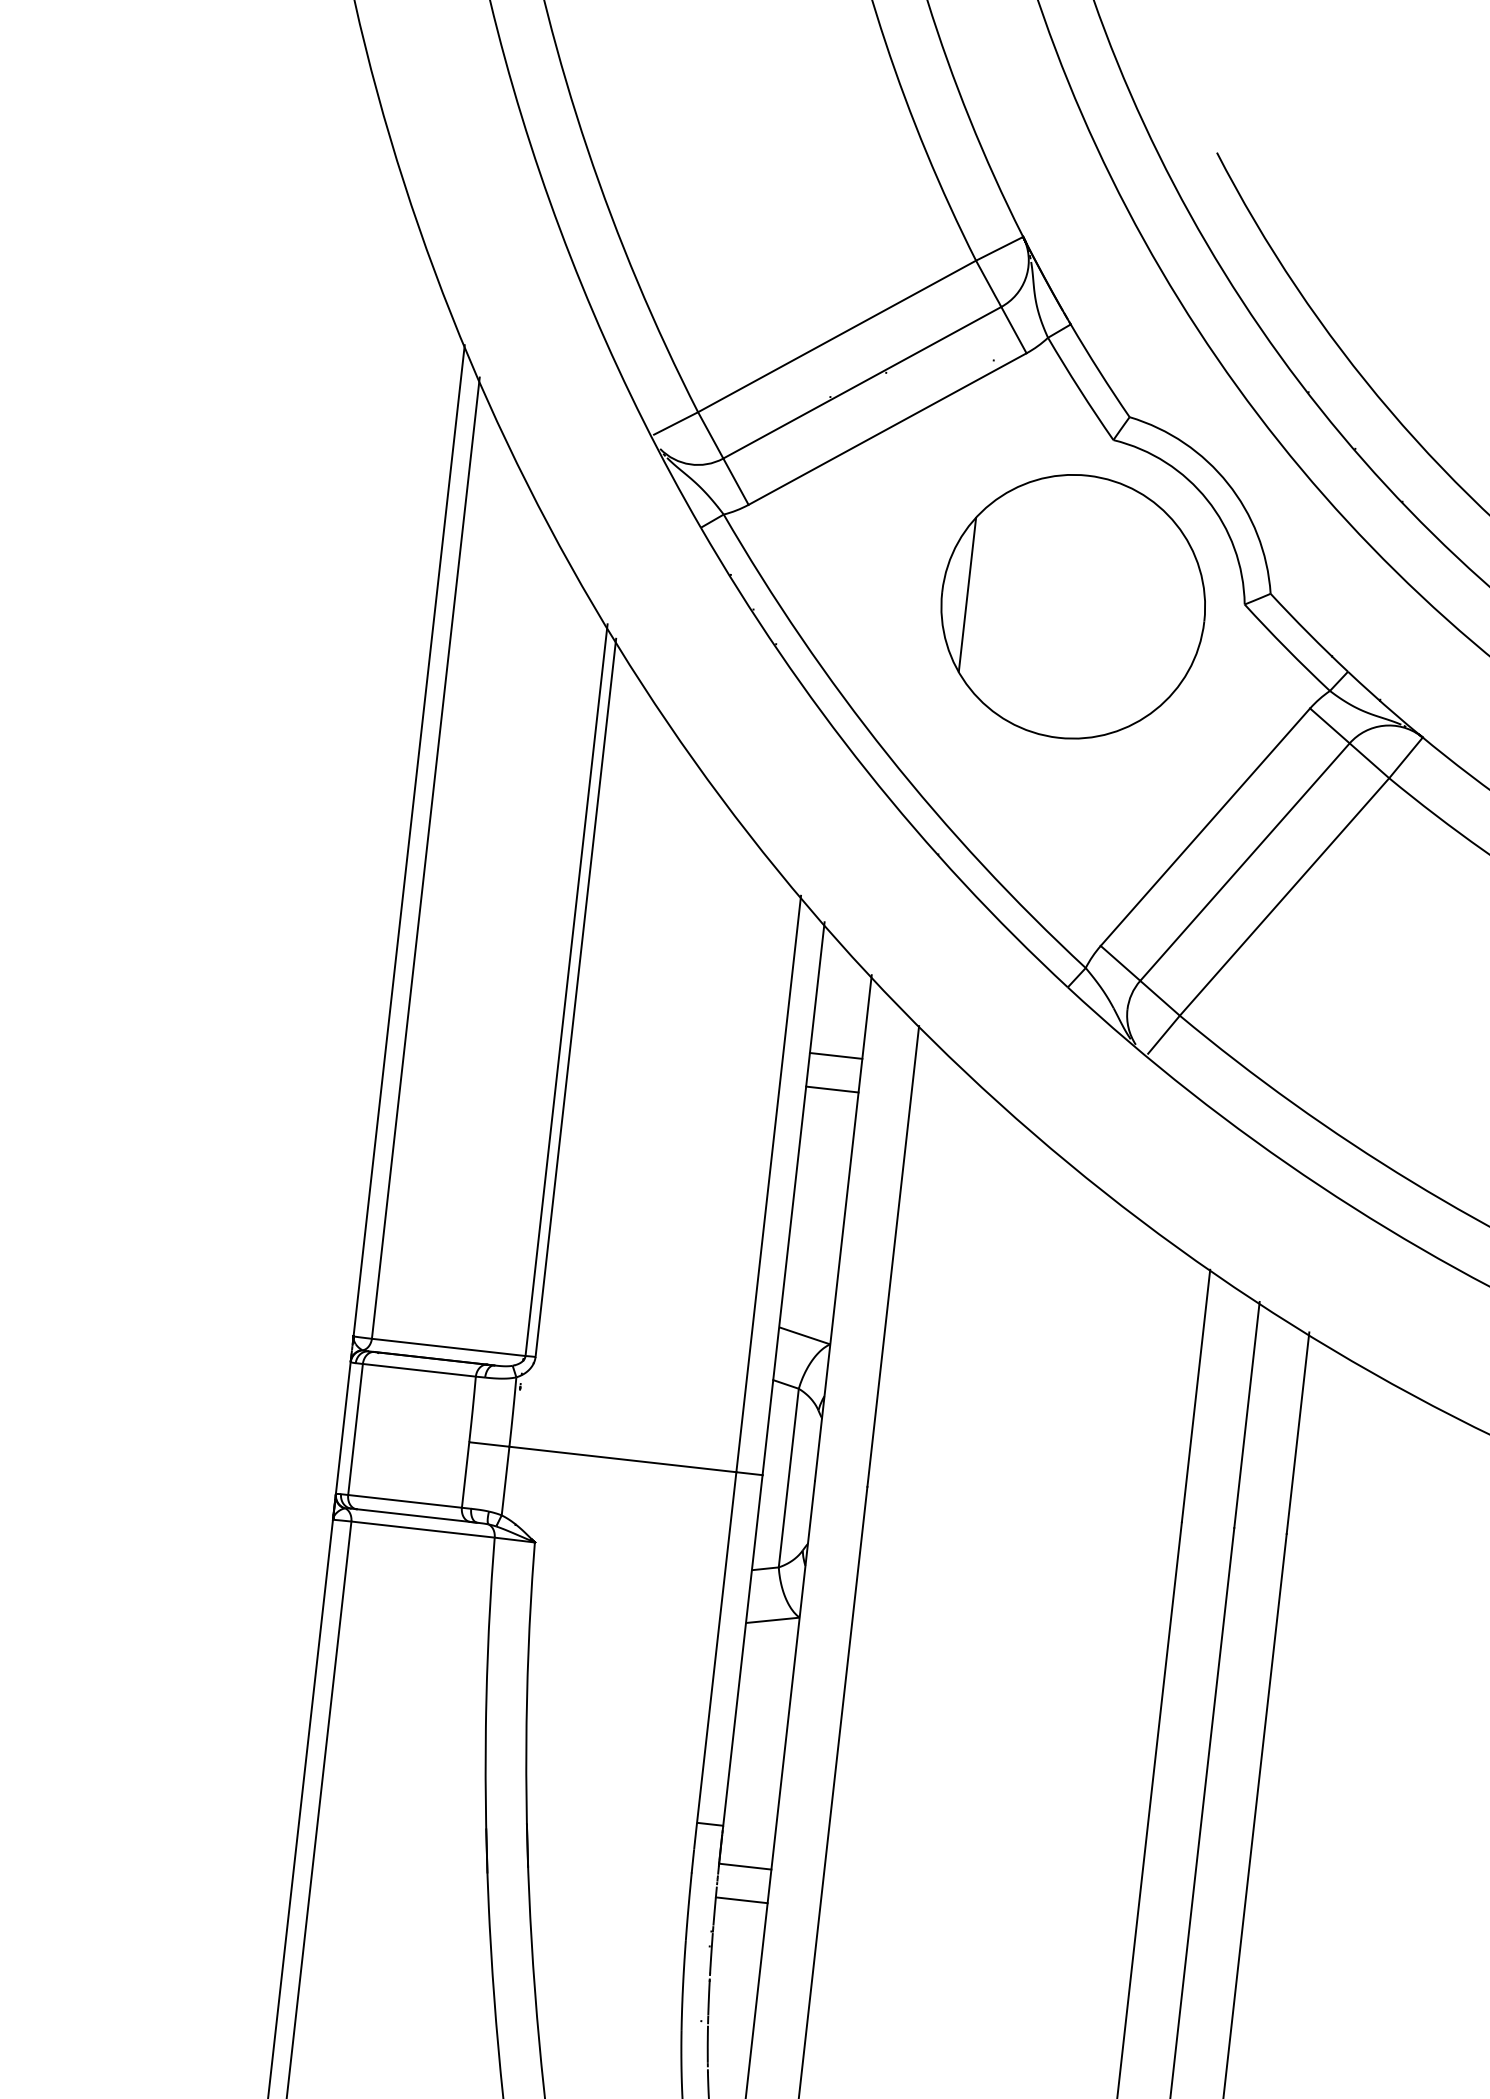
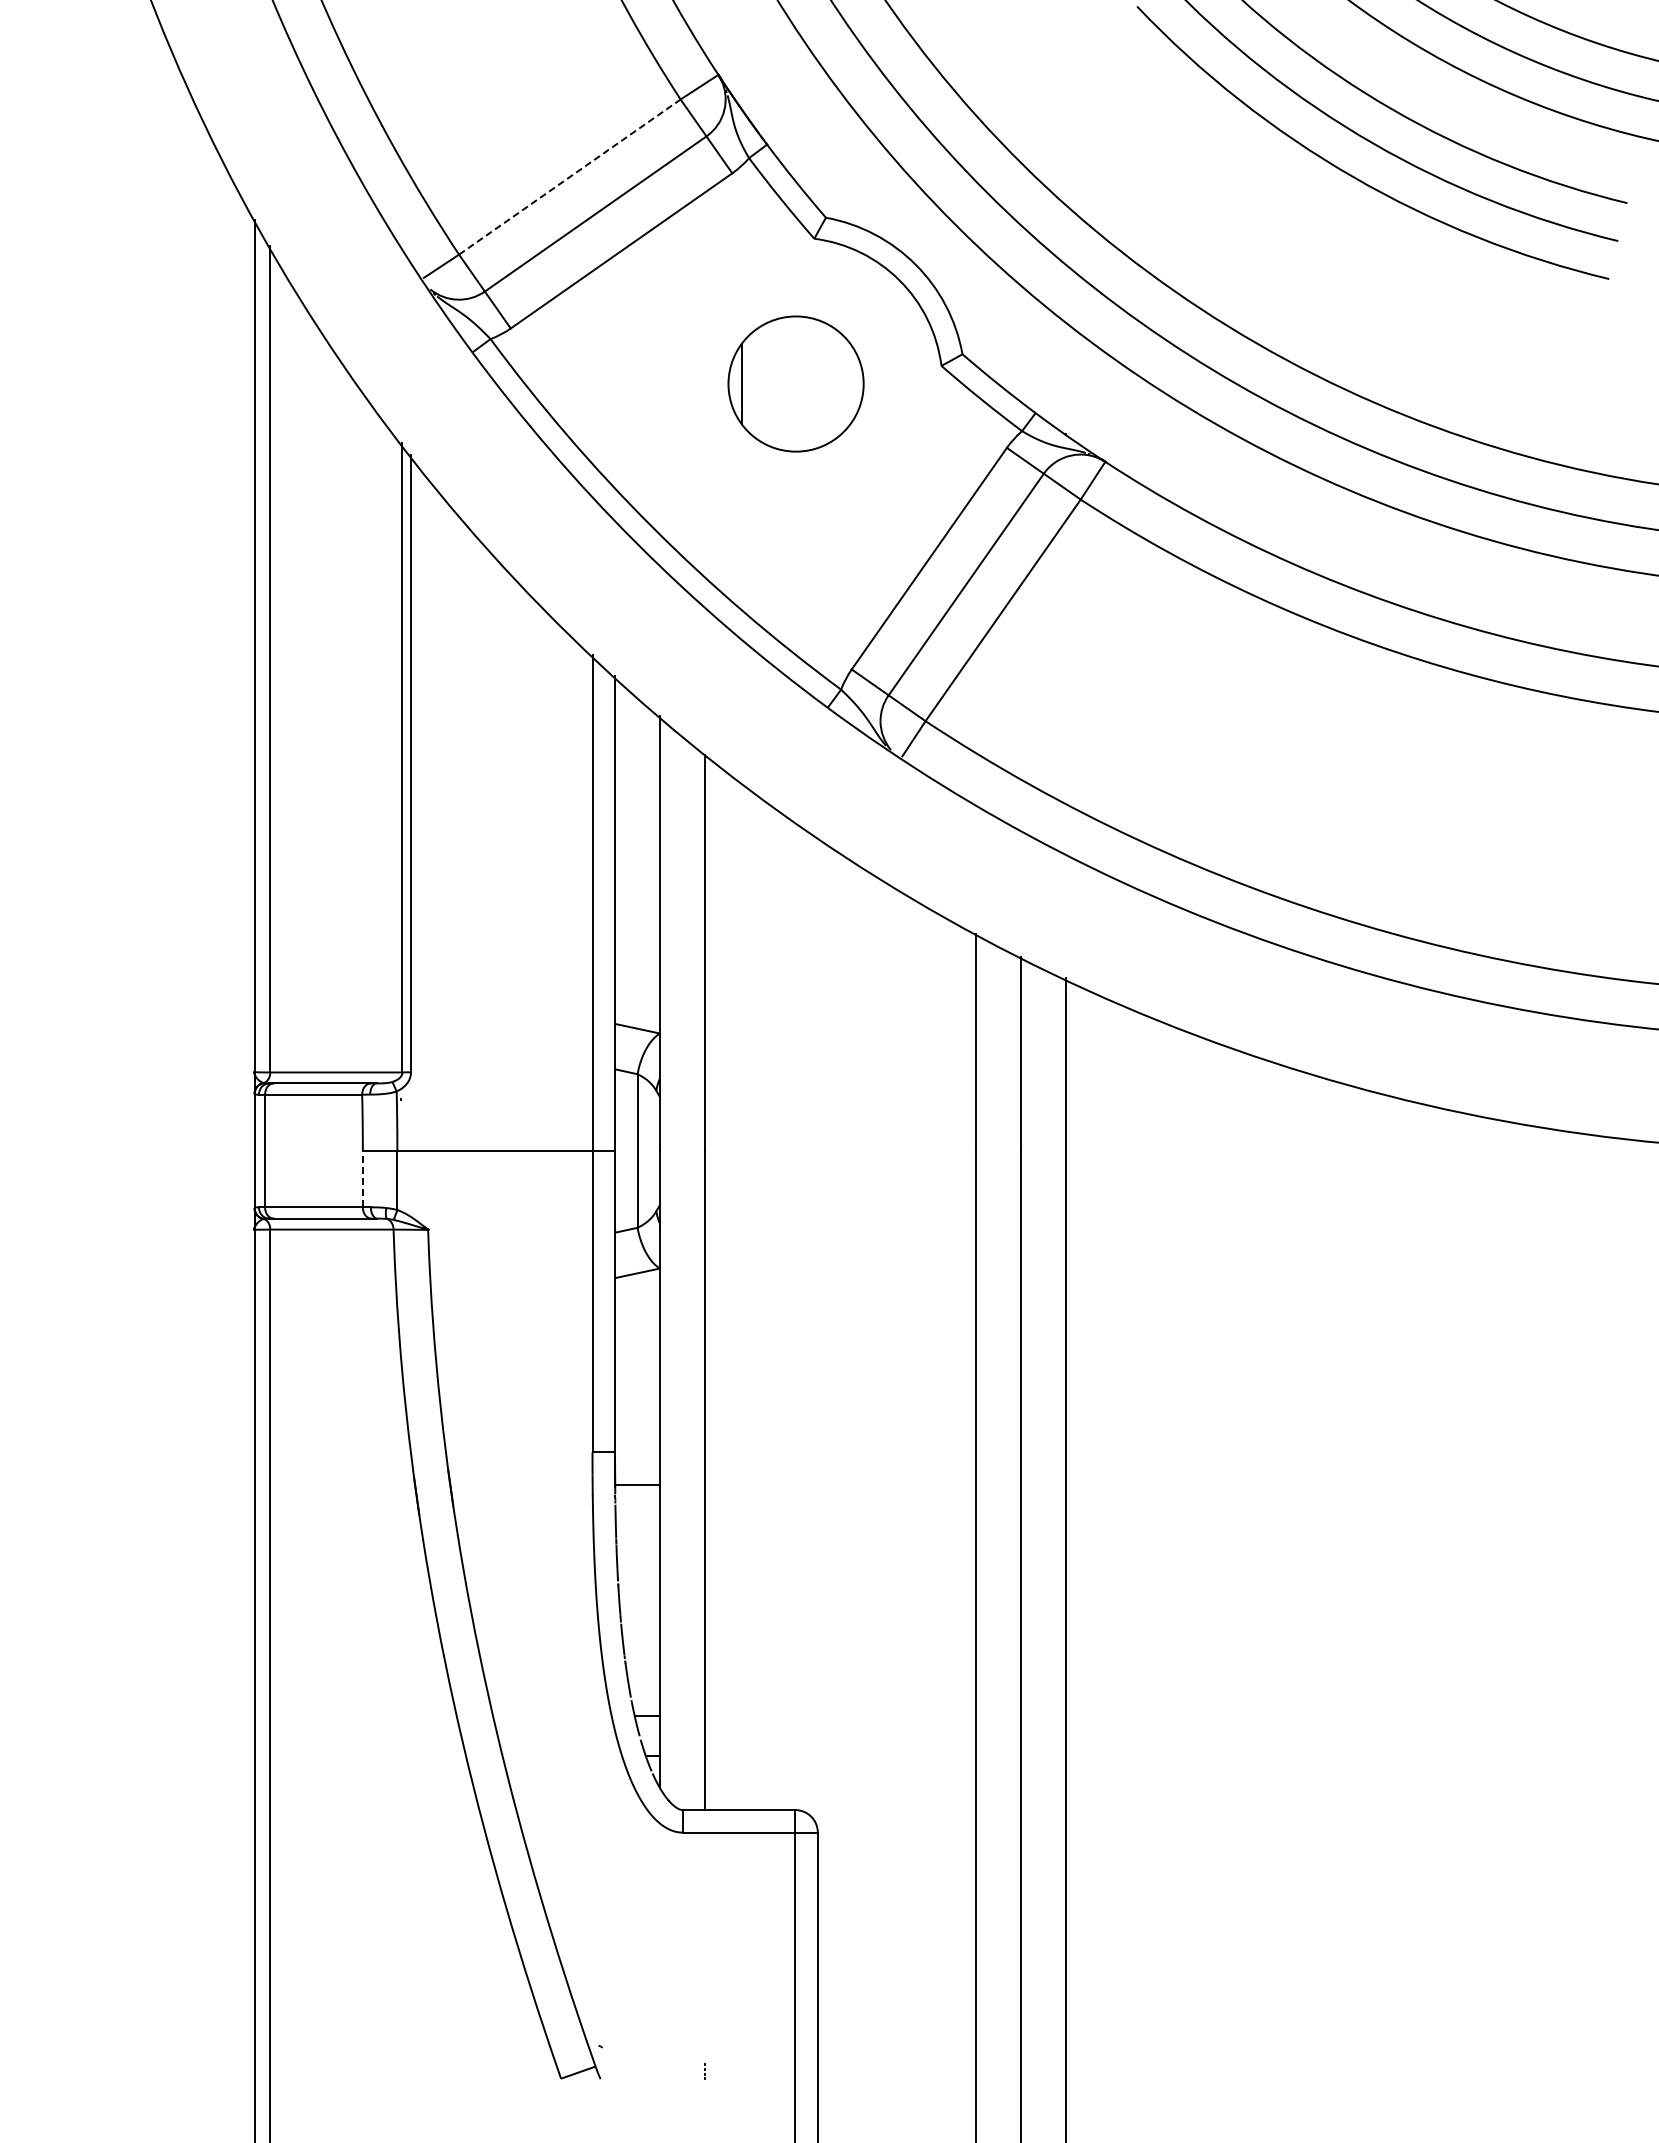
line: (837, 335) -> (570, 176), solid -> dashed
part: (1072, 605) -> (795, 383), size x0.6
line: (836, 1056) -> (637, 788), removed
line: (832, 1088) -> (637, 816), removed
line: (465, 1474) -> (362, 1178), solid -> dashed
line: (741, 1899) -> (637, 1513), removed

